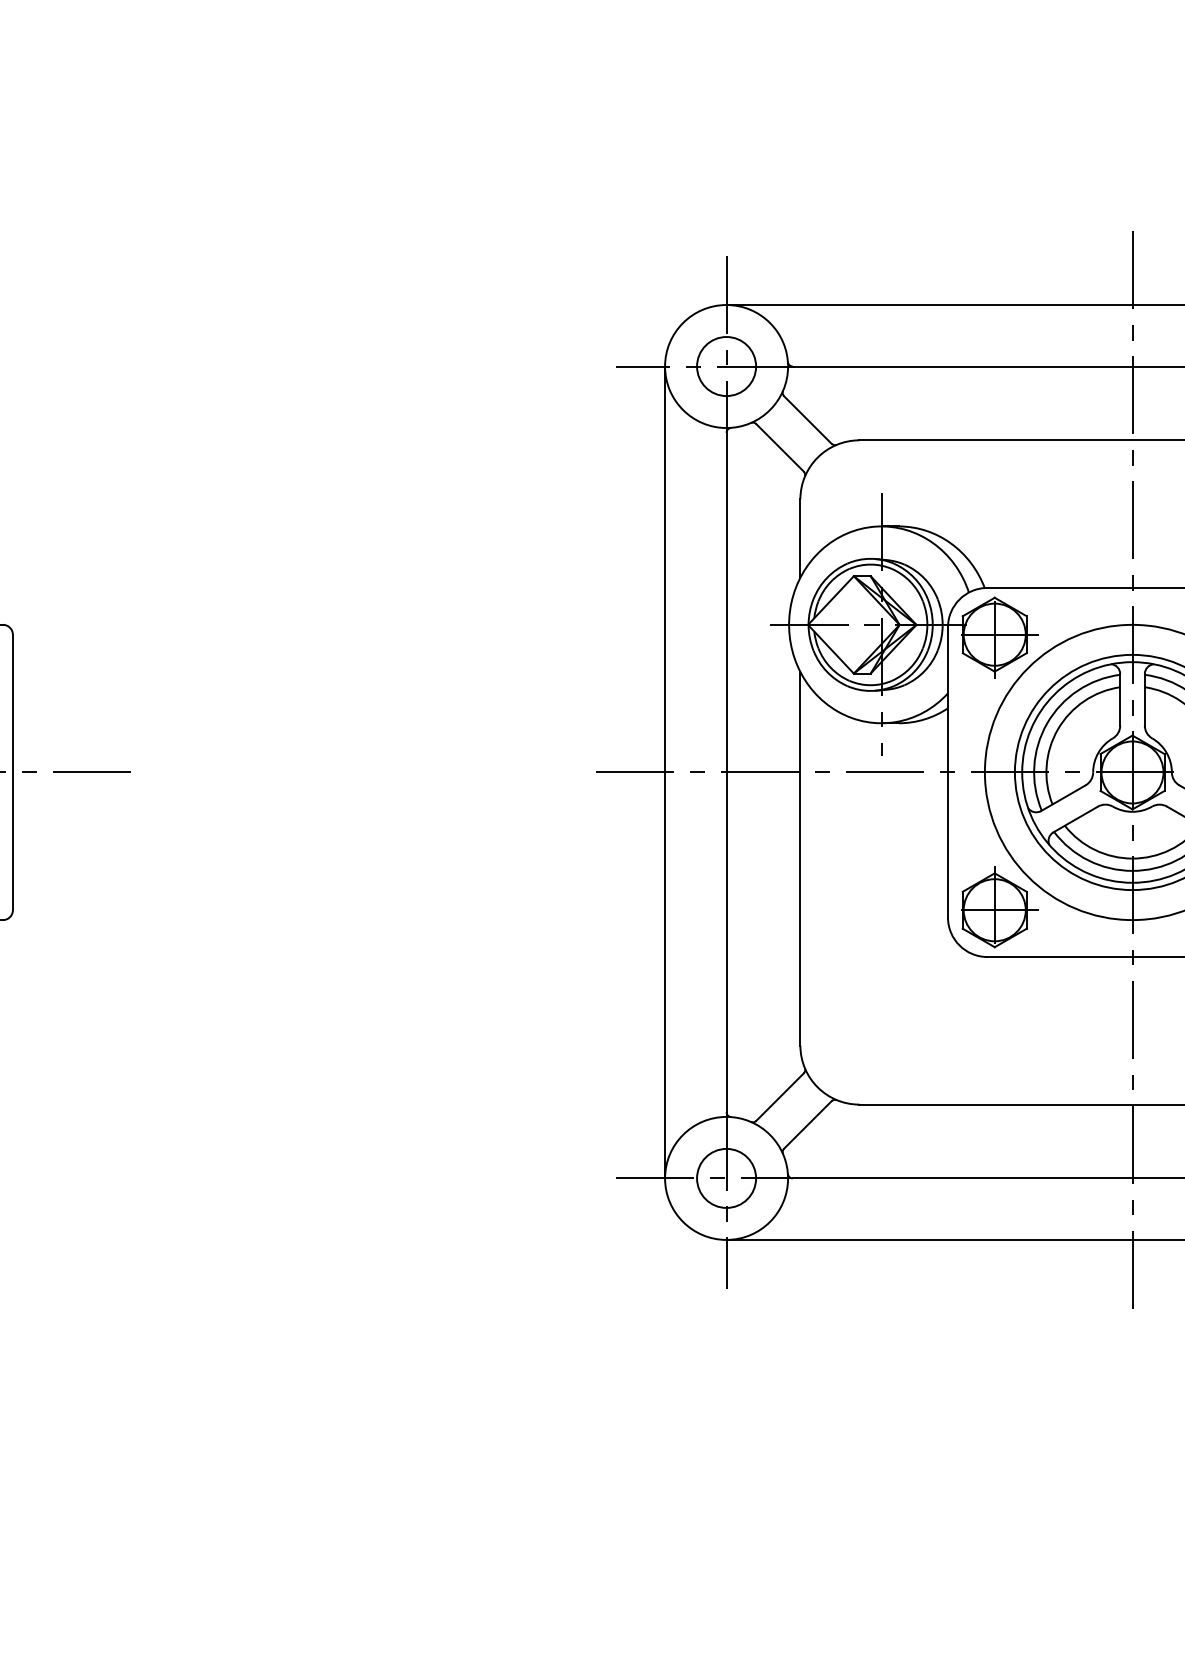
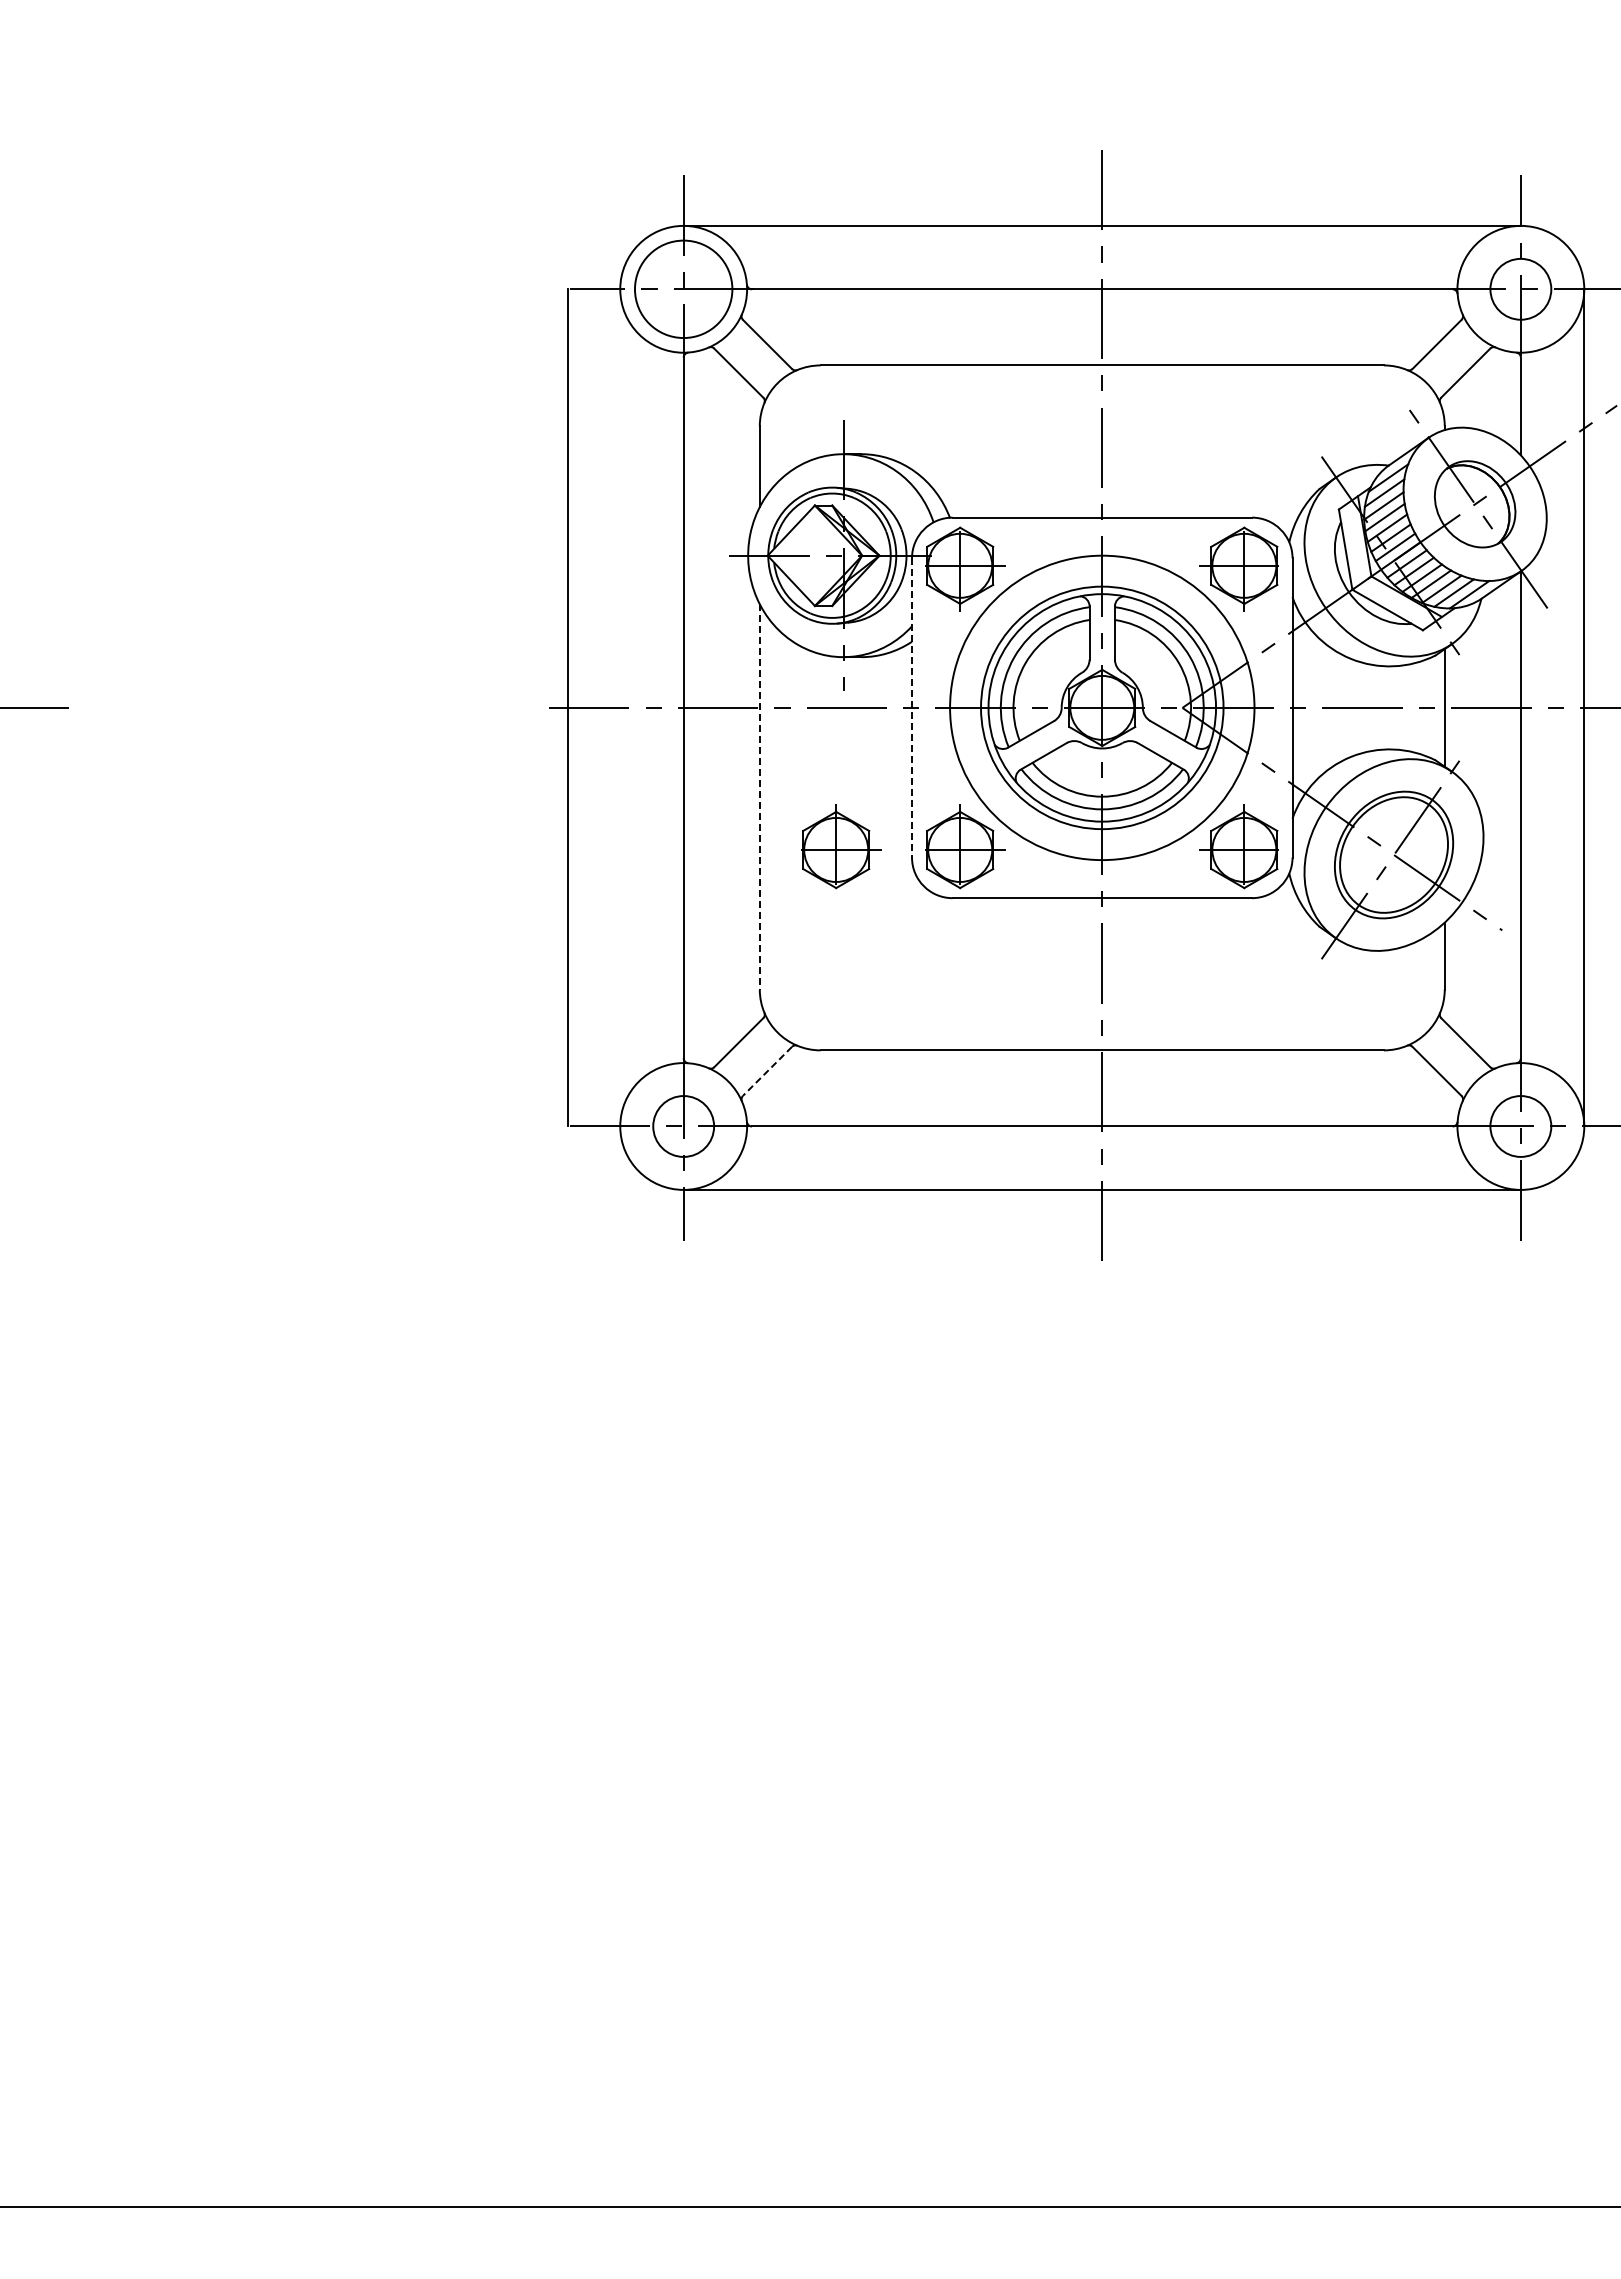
circle: (726, 365) -> (683, 288), size x1.6
line: (665, 772) -> (568, 707), moved
line: (948, 772) -> (912, 707), solid -> dashed
line: (800, 858) -> (759, 796), solid -> dashed
part: (879, 906) -> (841, 846), added
line: (807, 1125) -> (767, 1071), solid -> dashed

